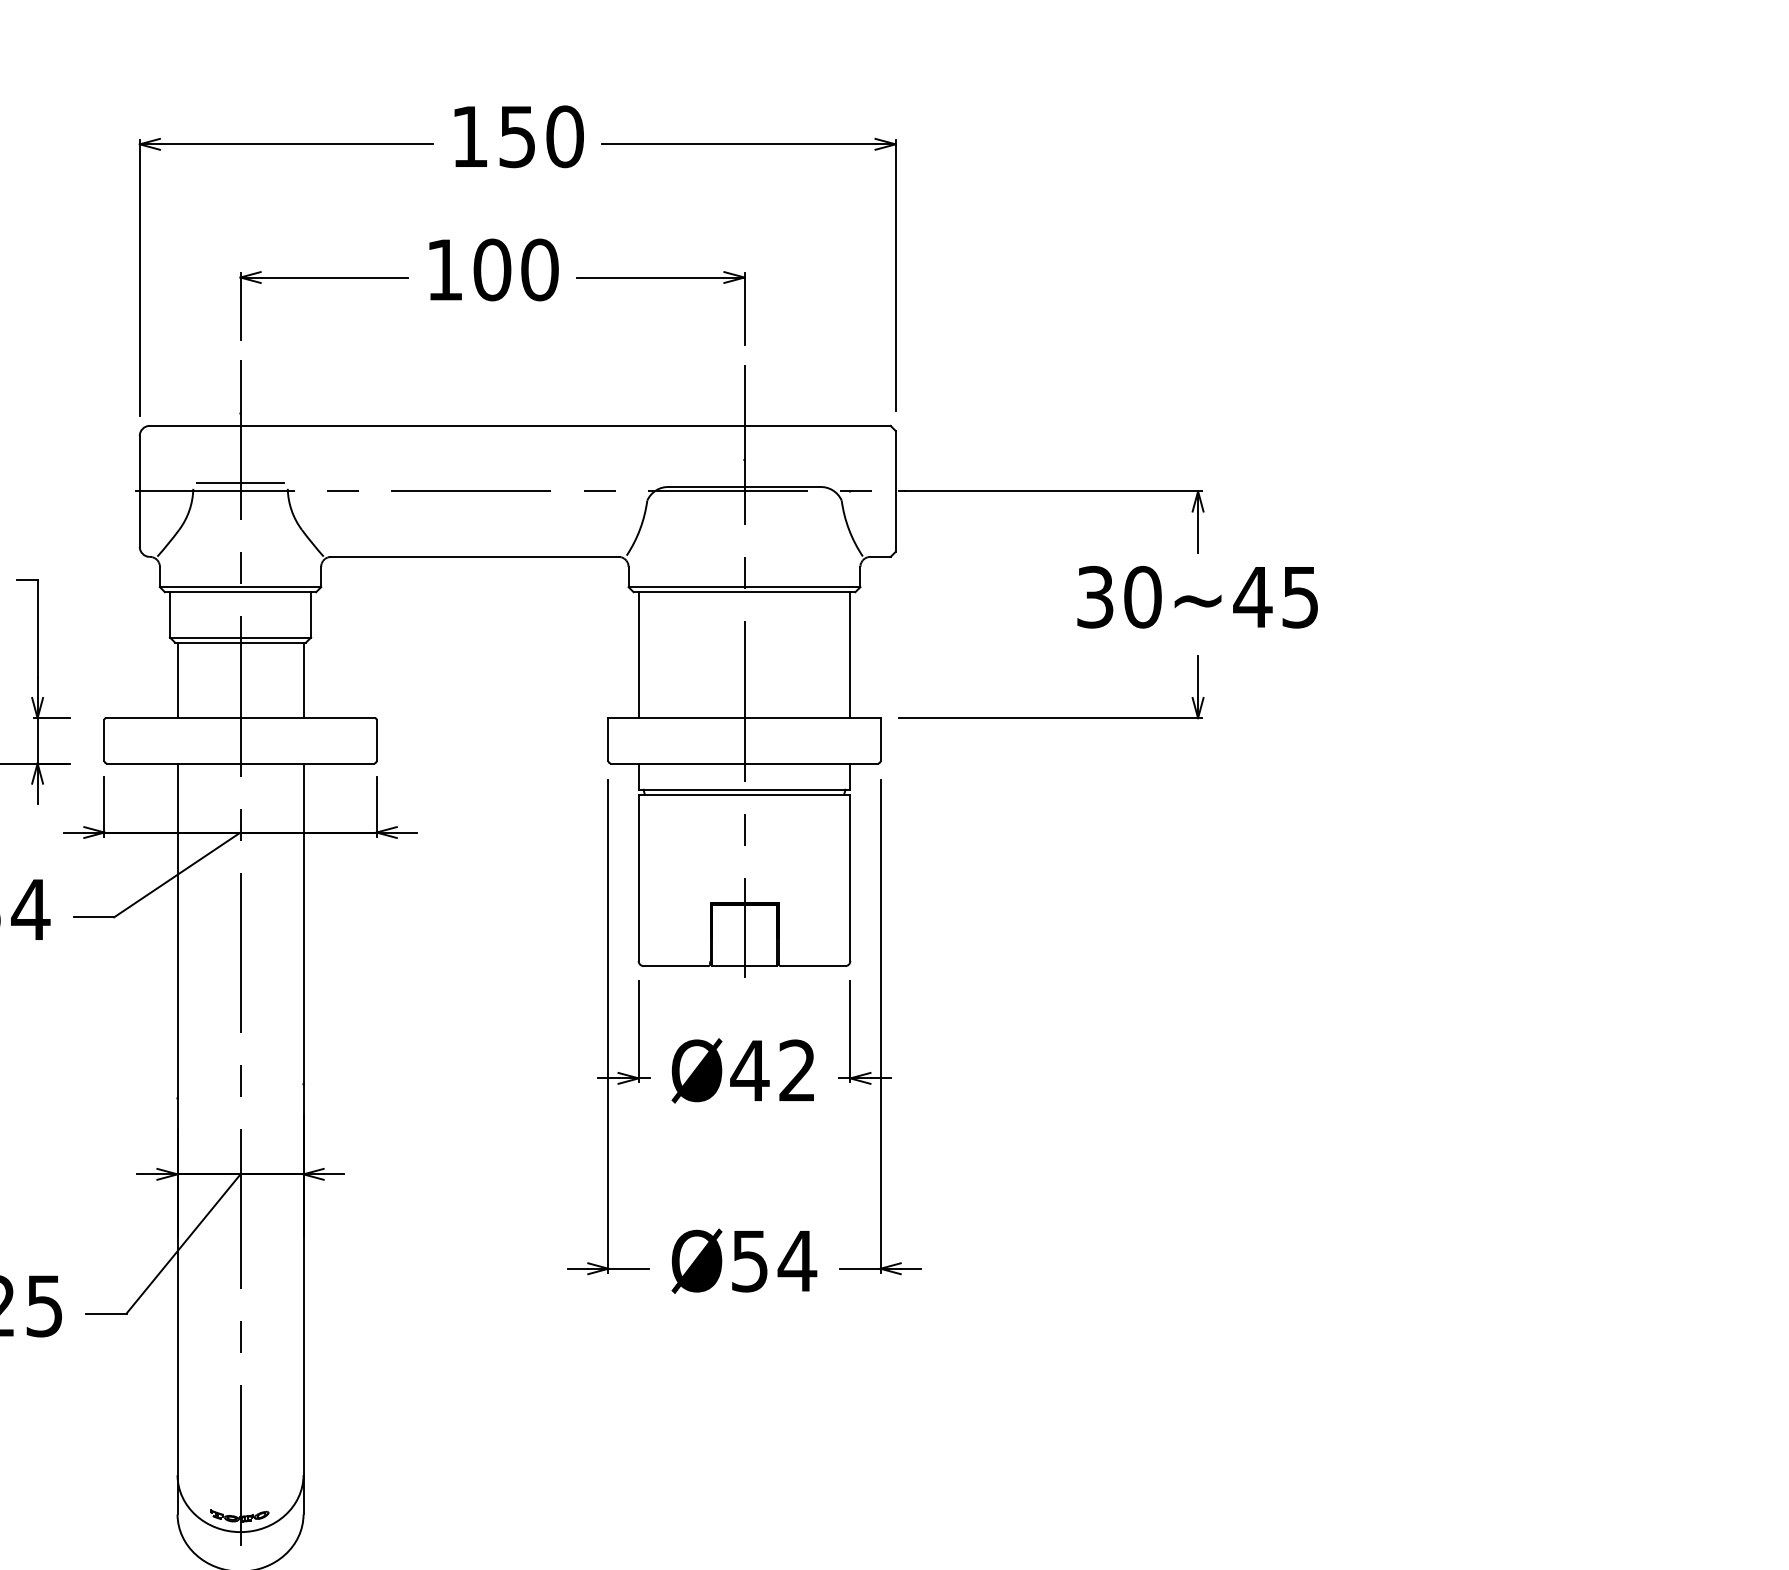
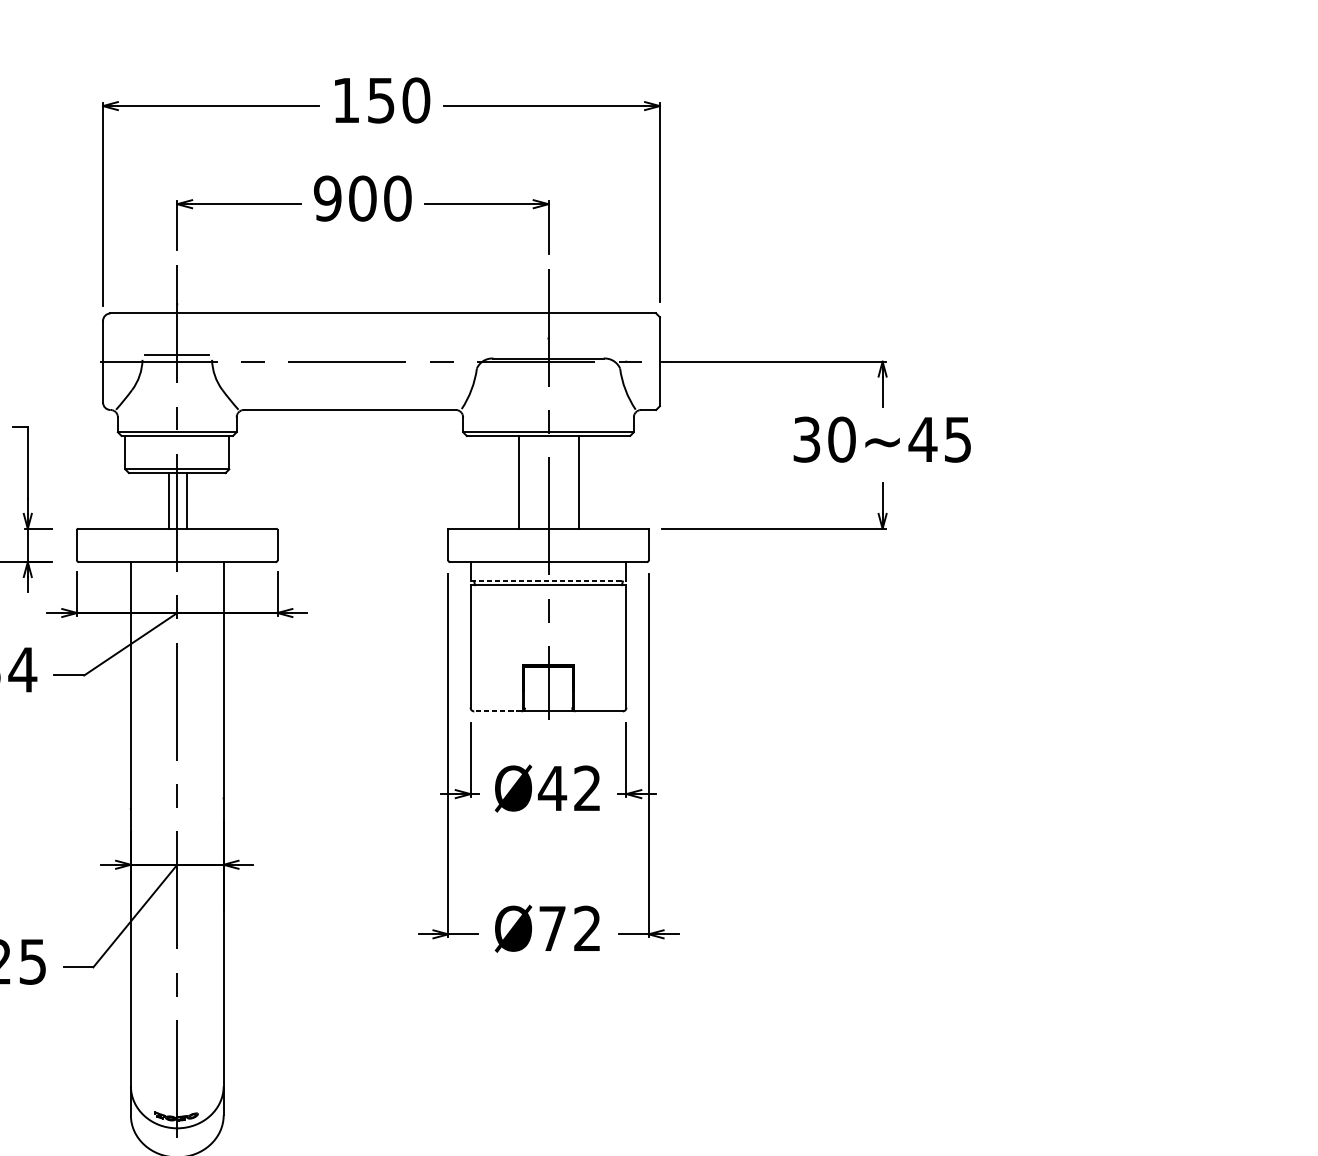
text: (444, 269) -> (327, 198), 100 -> 900
line: (638, 655) -> (519, 482), moved
line: (850, 655) -> (578, 482), moved
line: (177, 680) -> (169, 501), moved
line: (303, 680) -> (186, 501), moved
line: (744, 789) -> (548, 581), solid -> dashed
line: (675, 966) -> (497, 711), solid -> dashed
text: (774, 1260) -> (570, 928), Ø54 -> Ø72

